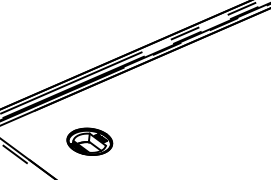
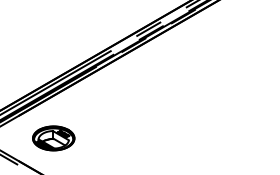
part: (89, 141) -> (53, 138), moved

